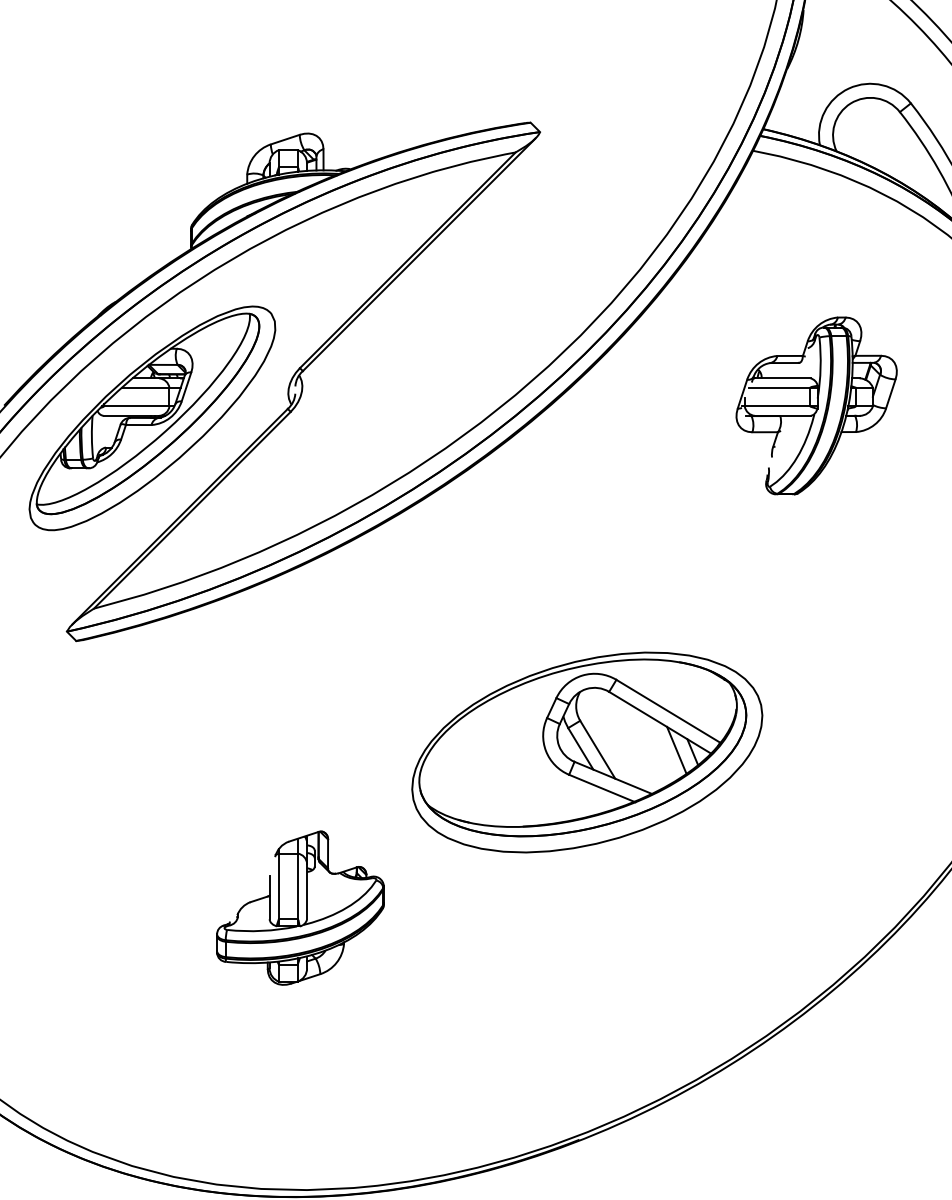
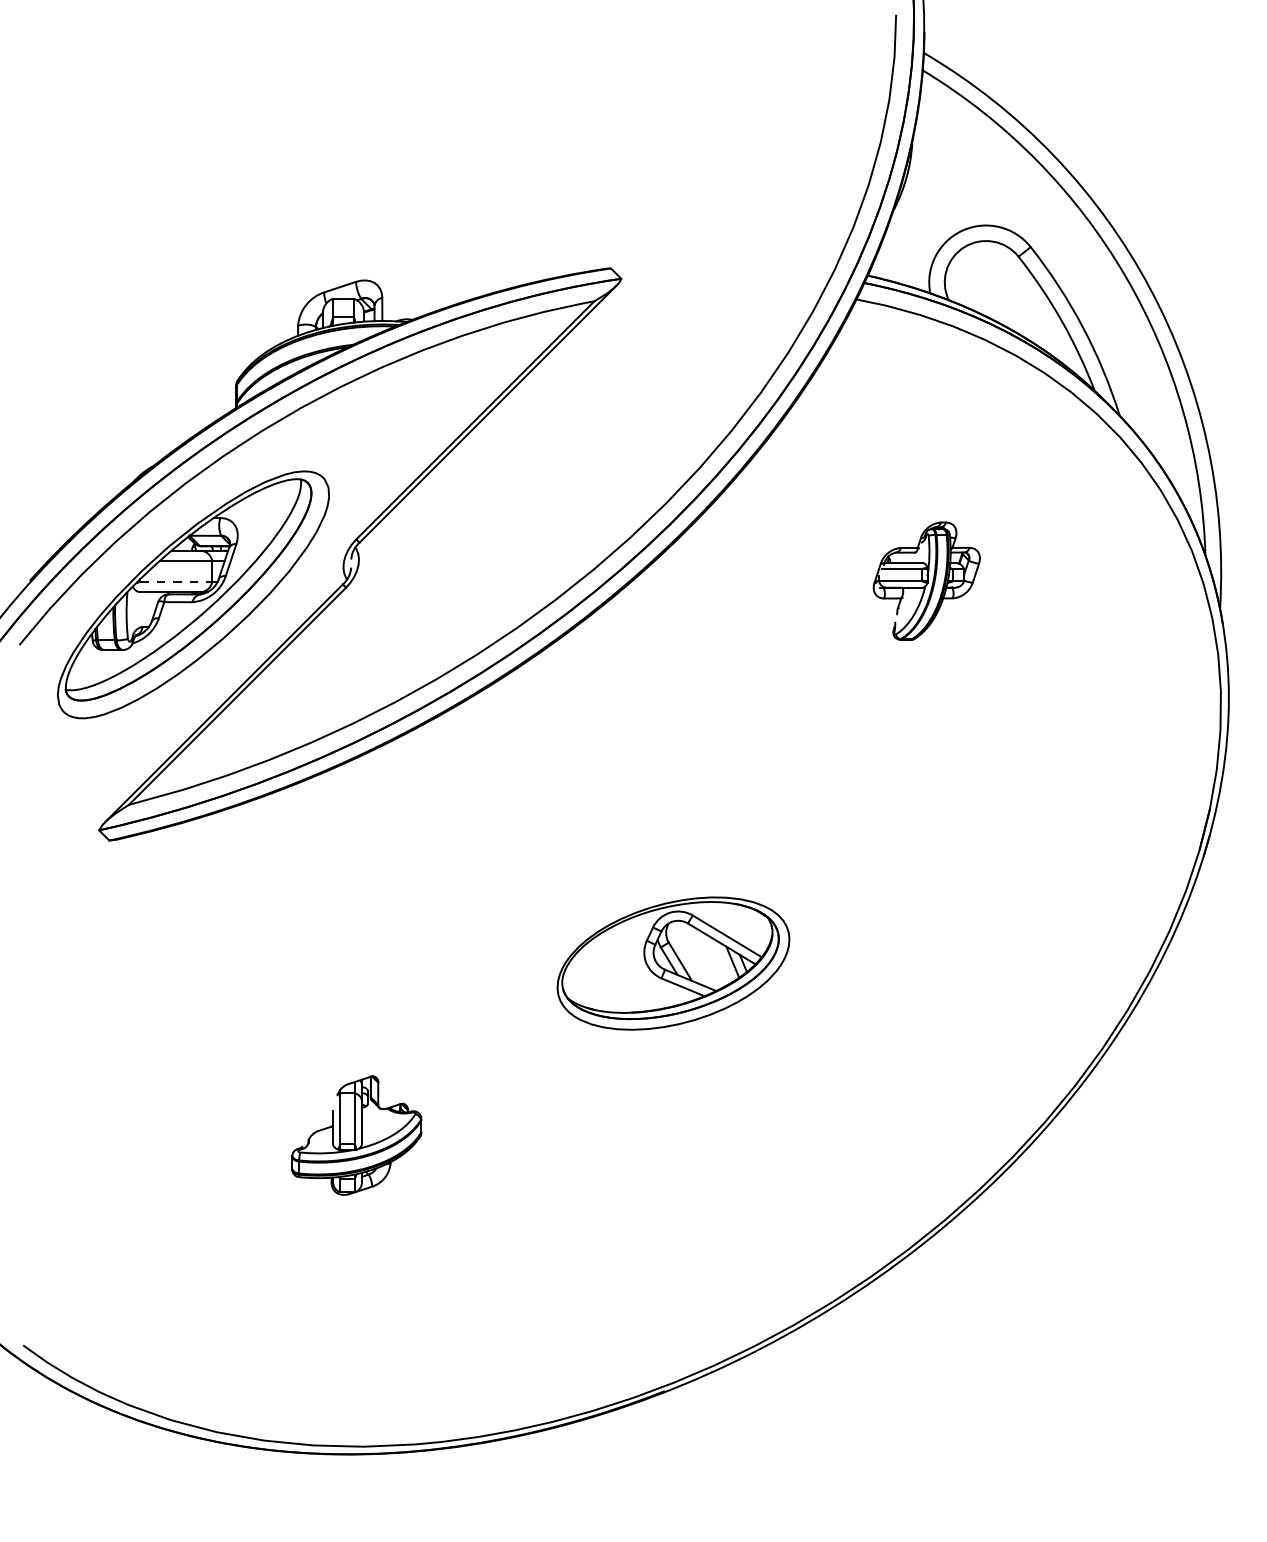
part: (816, 405) -> (926, 580), size x0.6
line: (137, 406) -> (176, 581), solid -> dashed
part: (587, 752) -> (673, 963), size x0.6
part: (300, 908) -> (356, 1135), size x0.7

